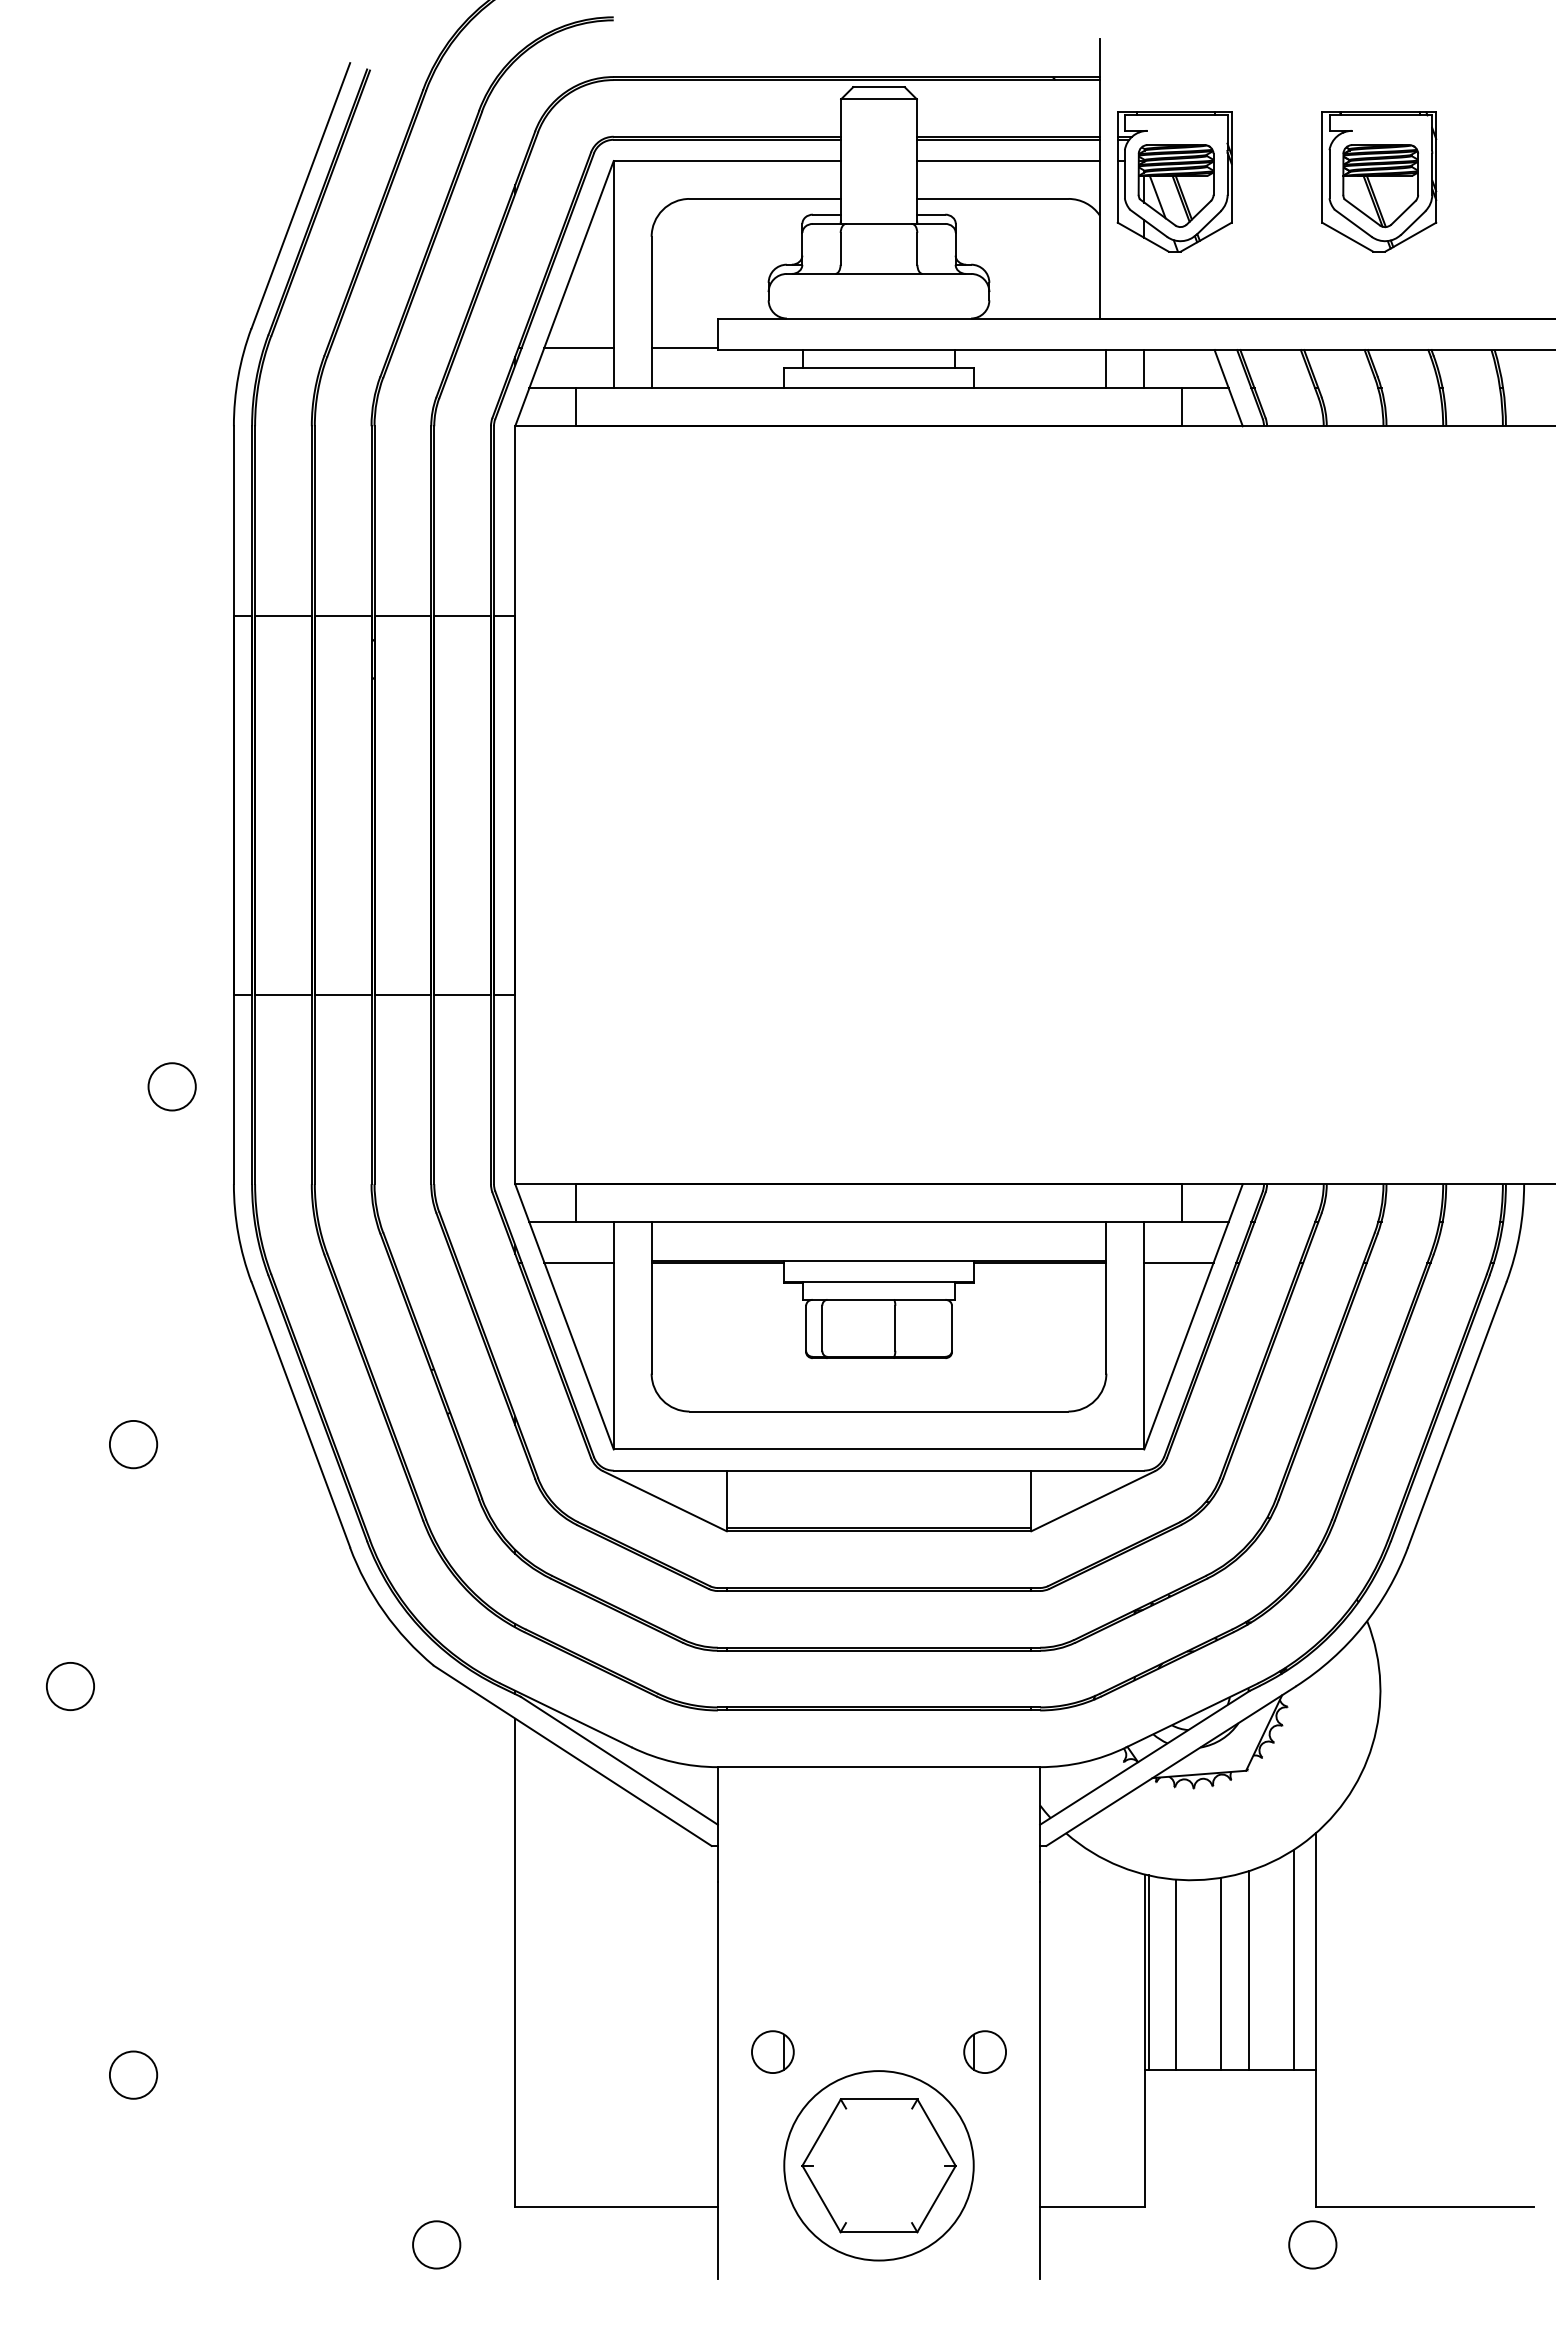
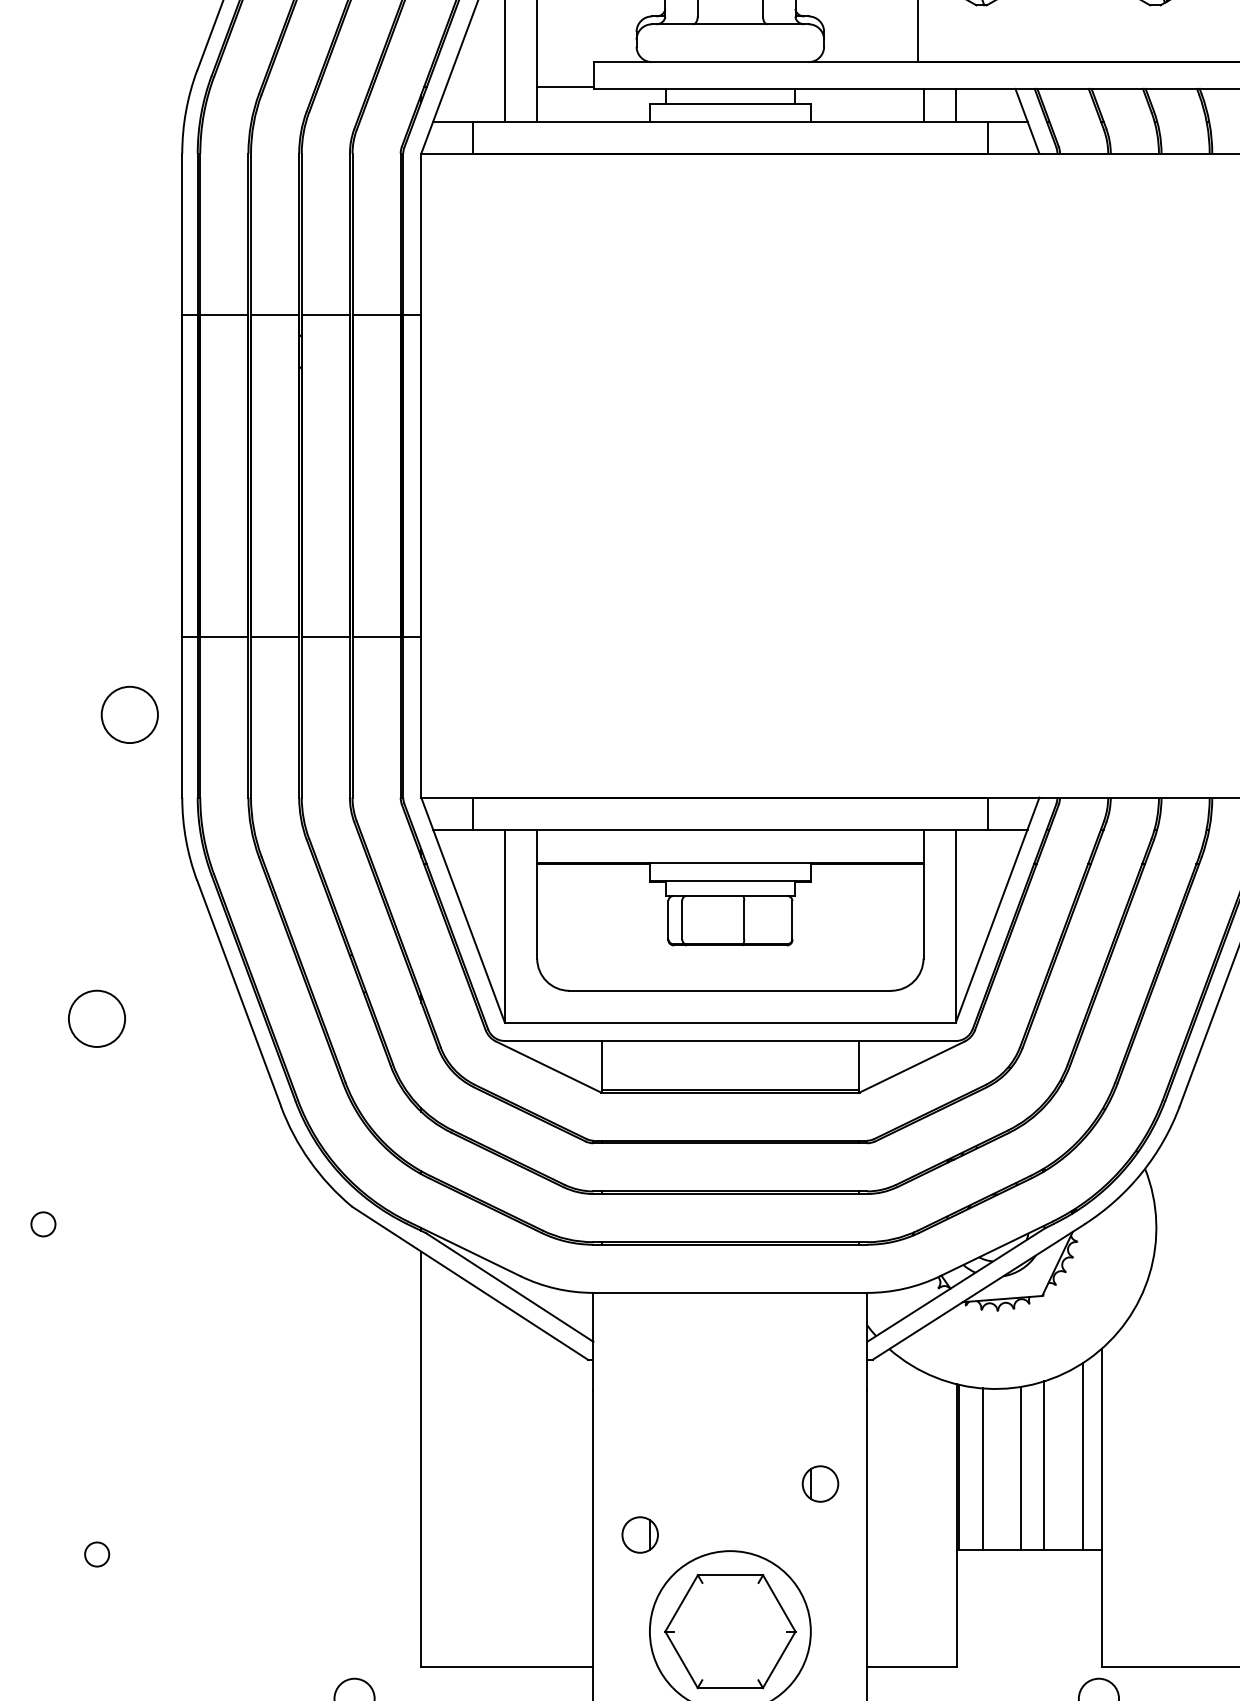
line: (578, 347) -> (475, 86), removed
circle: (171, 1086) -> (129, 714), size x1.4
line: (578, 1262) -> (475, 864), removed
line: (1178, 1262) -> (984, 864), removed
circle: (133, 1444) -> (96, 1018), size x1.4
circle: (70, 1686) -> (43, 1224), size x0.6
part: (984, 2051) -> (819, 1483), moved
circle: (133, 2074) -> (96, 1554), size x0.6

